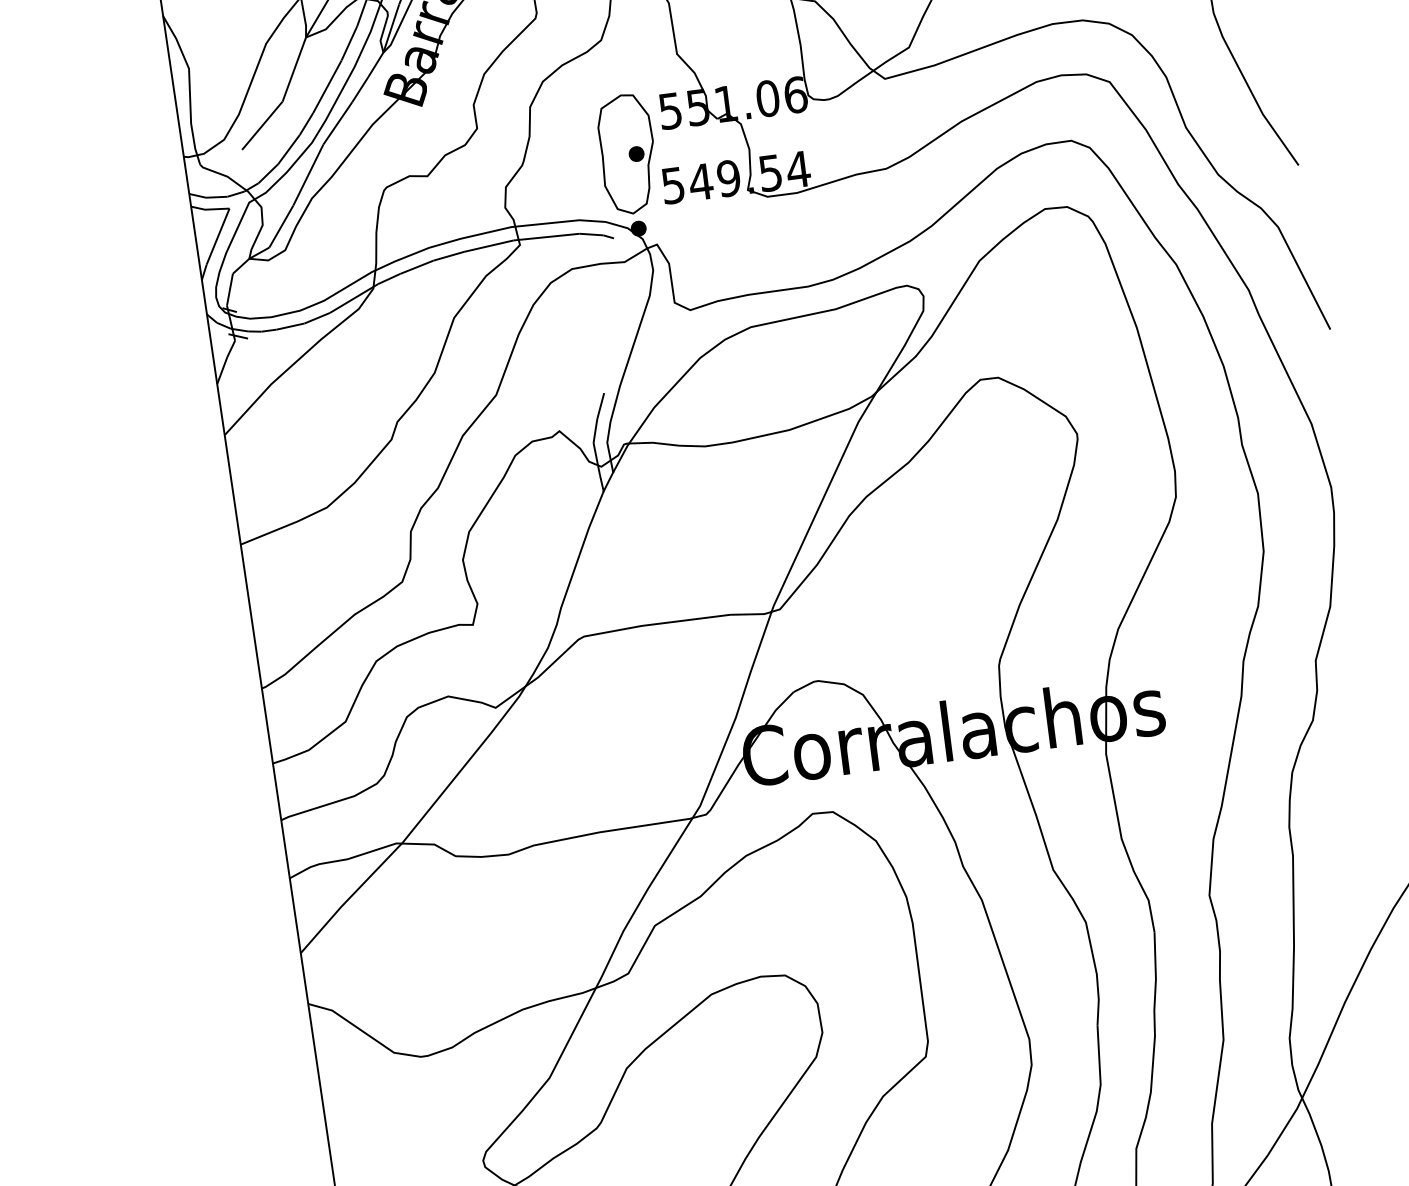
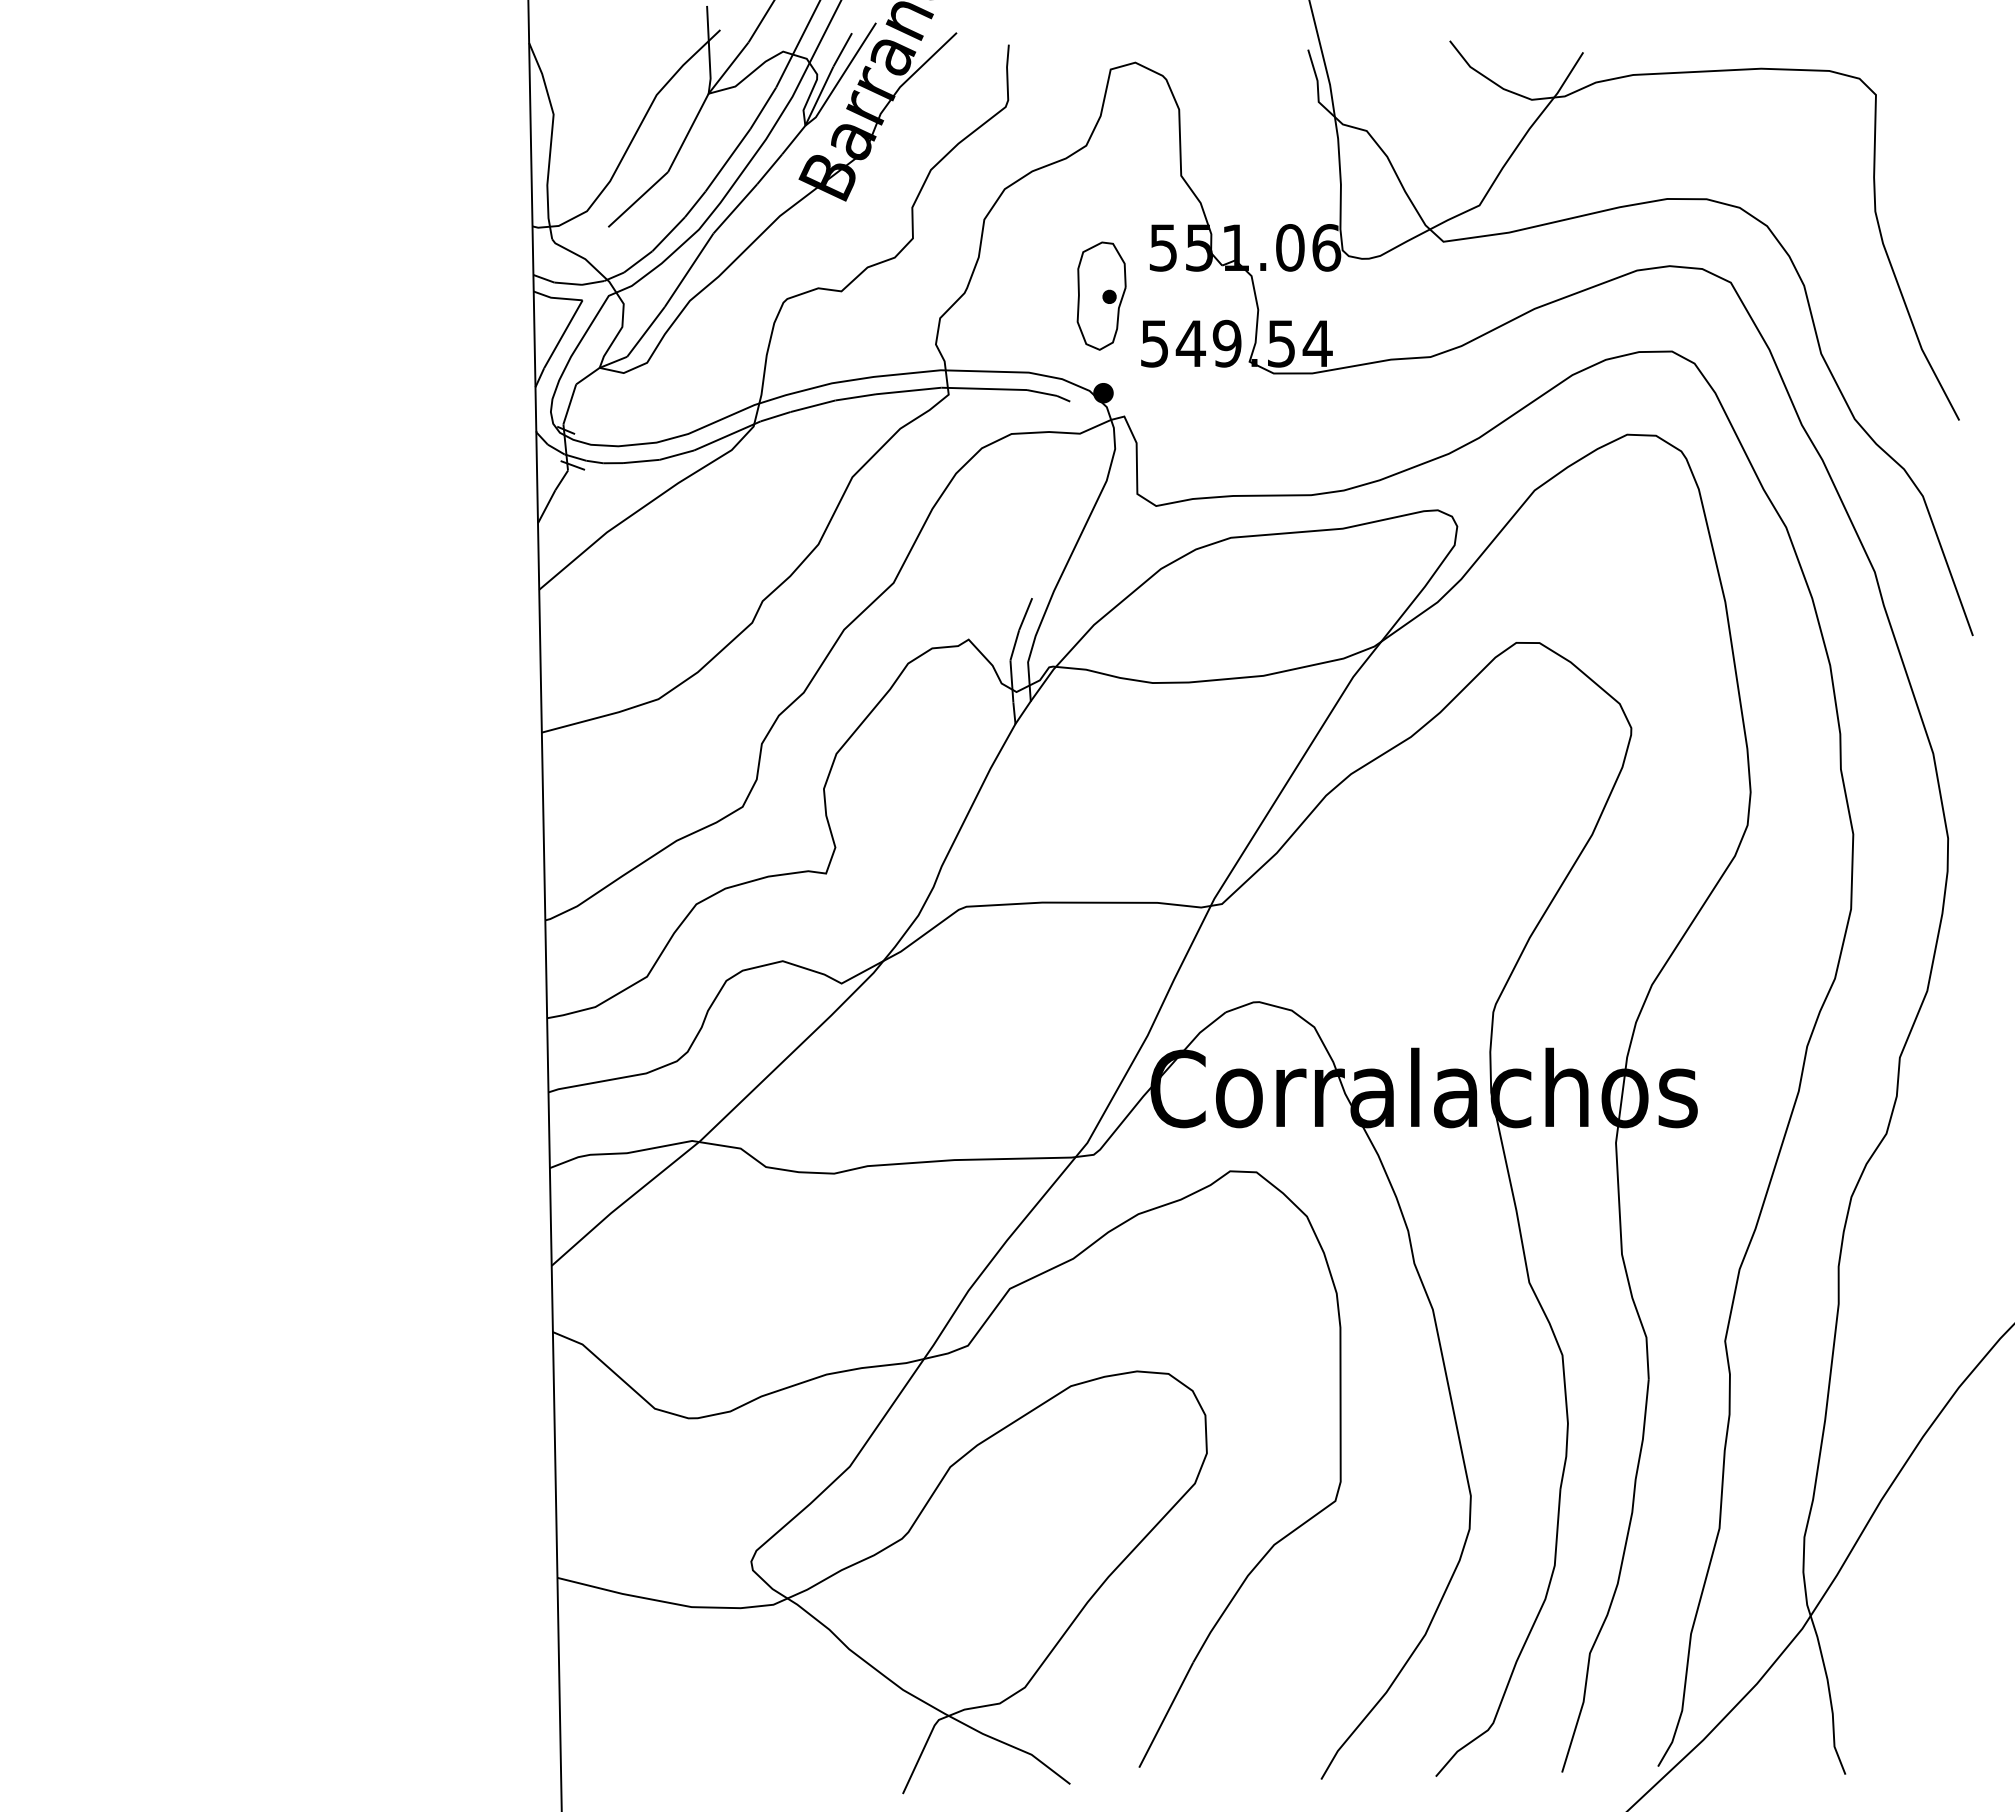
part: (627, 153) -> (1101, 295), size x0.7

